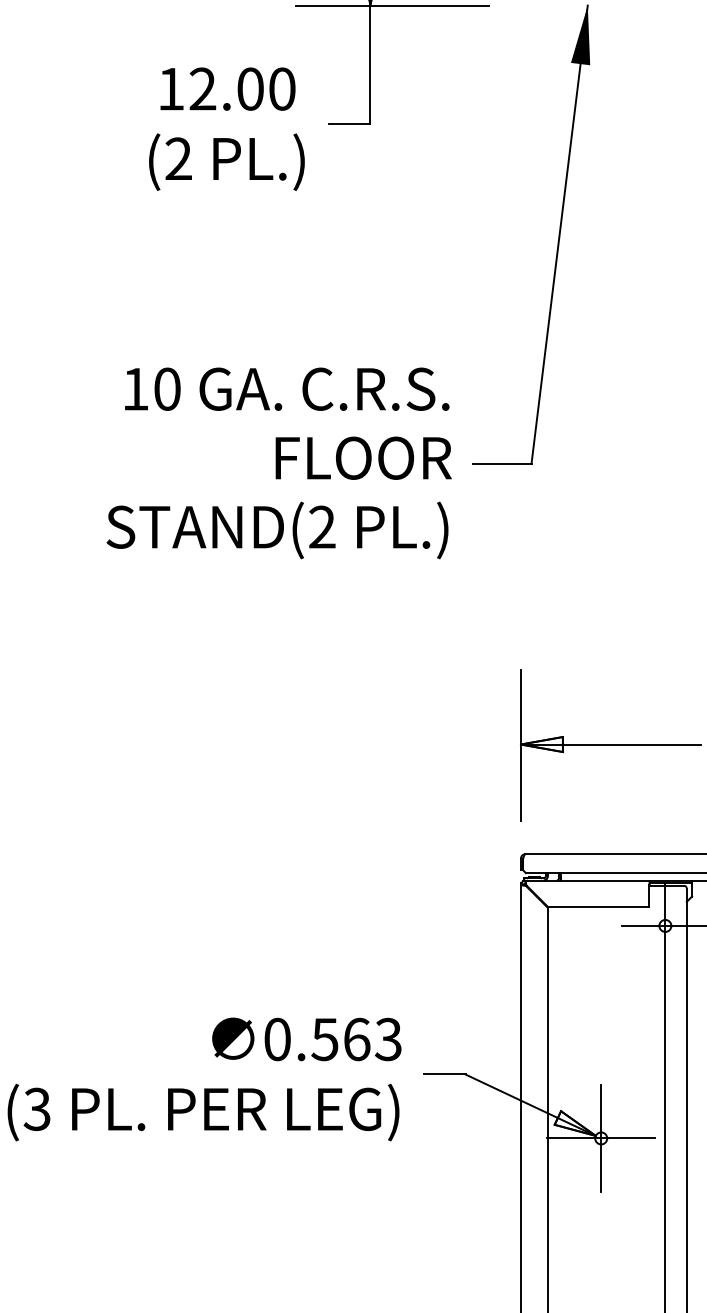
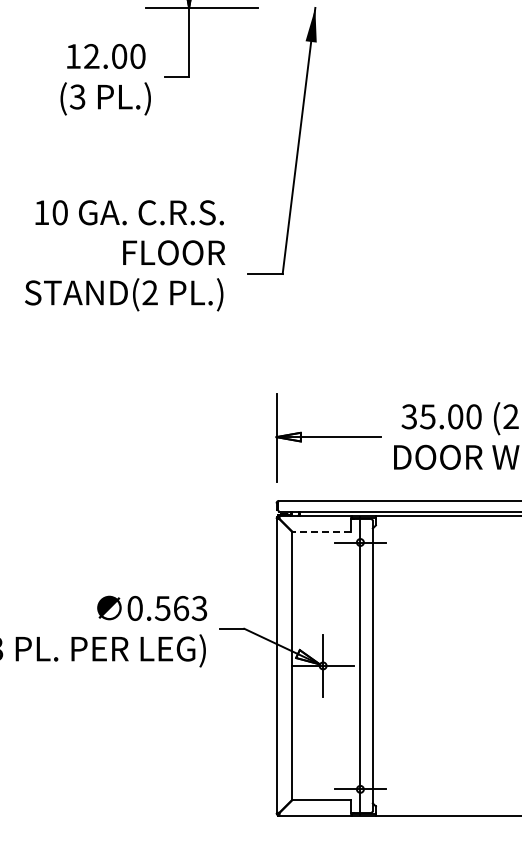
text: (178, 159) -> (77, 97), (2 -> (3
text: (279, 462) -> (125, 255), moved
line: (598, 906) -> (321, 531), solid -> dashed

